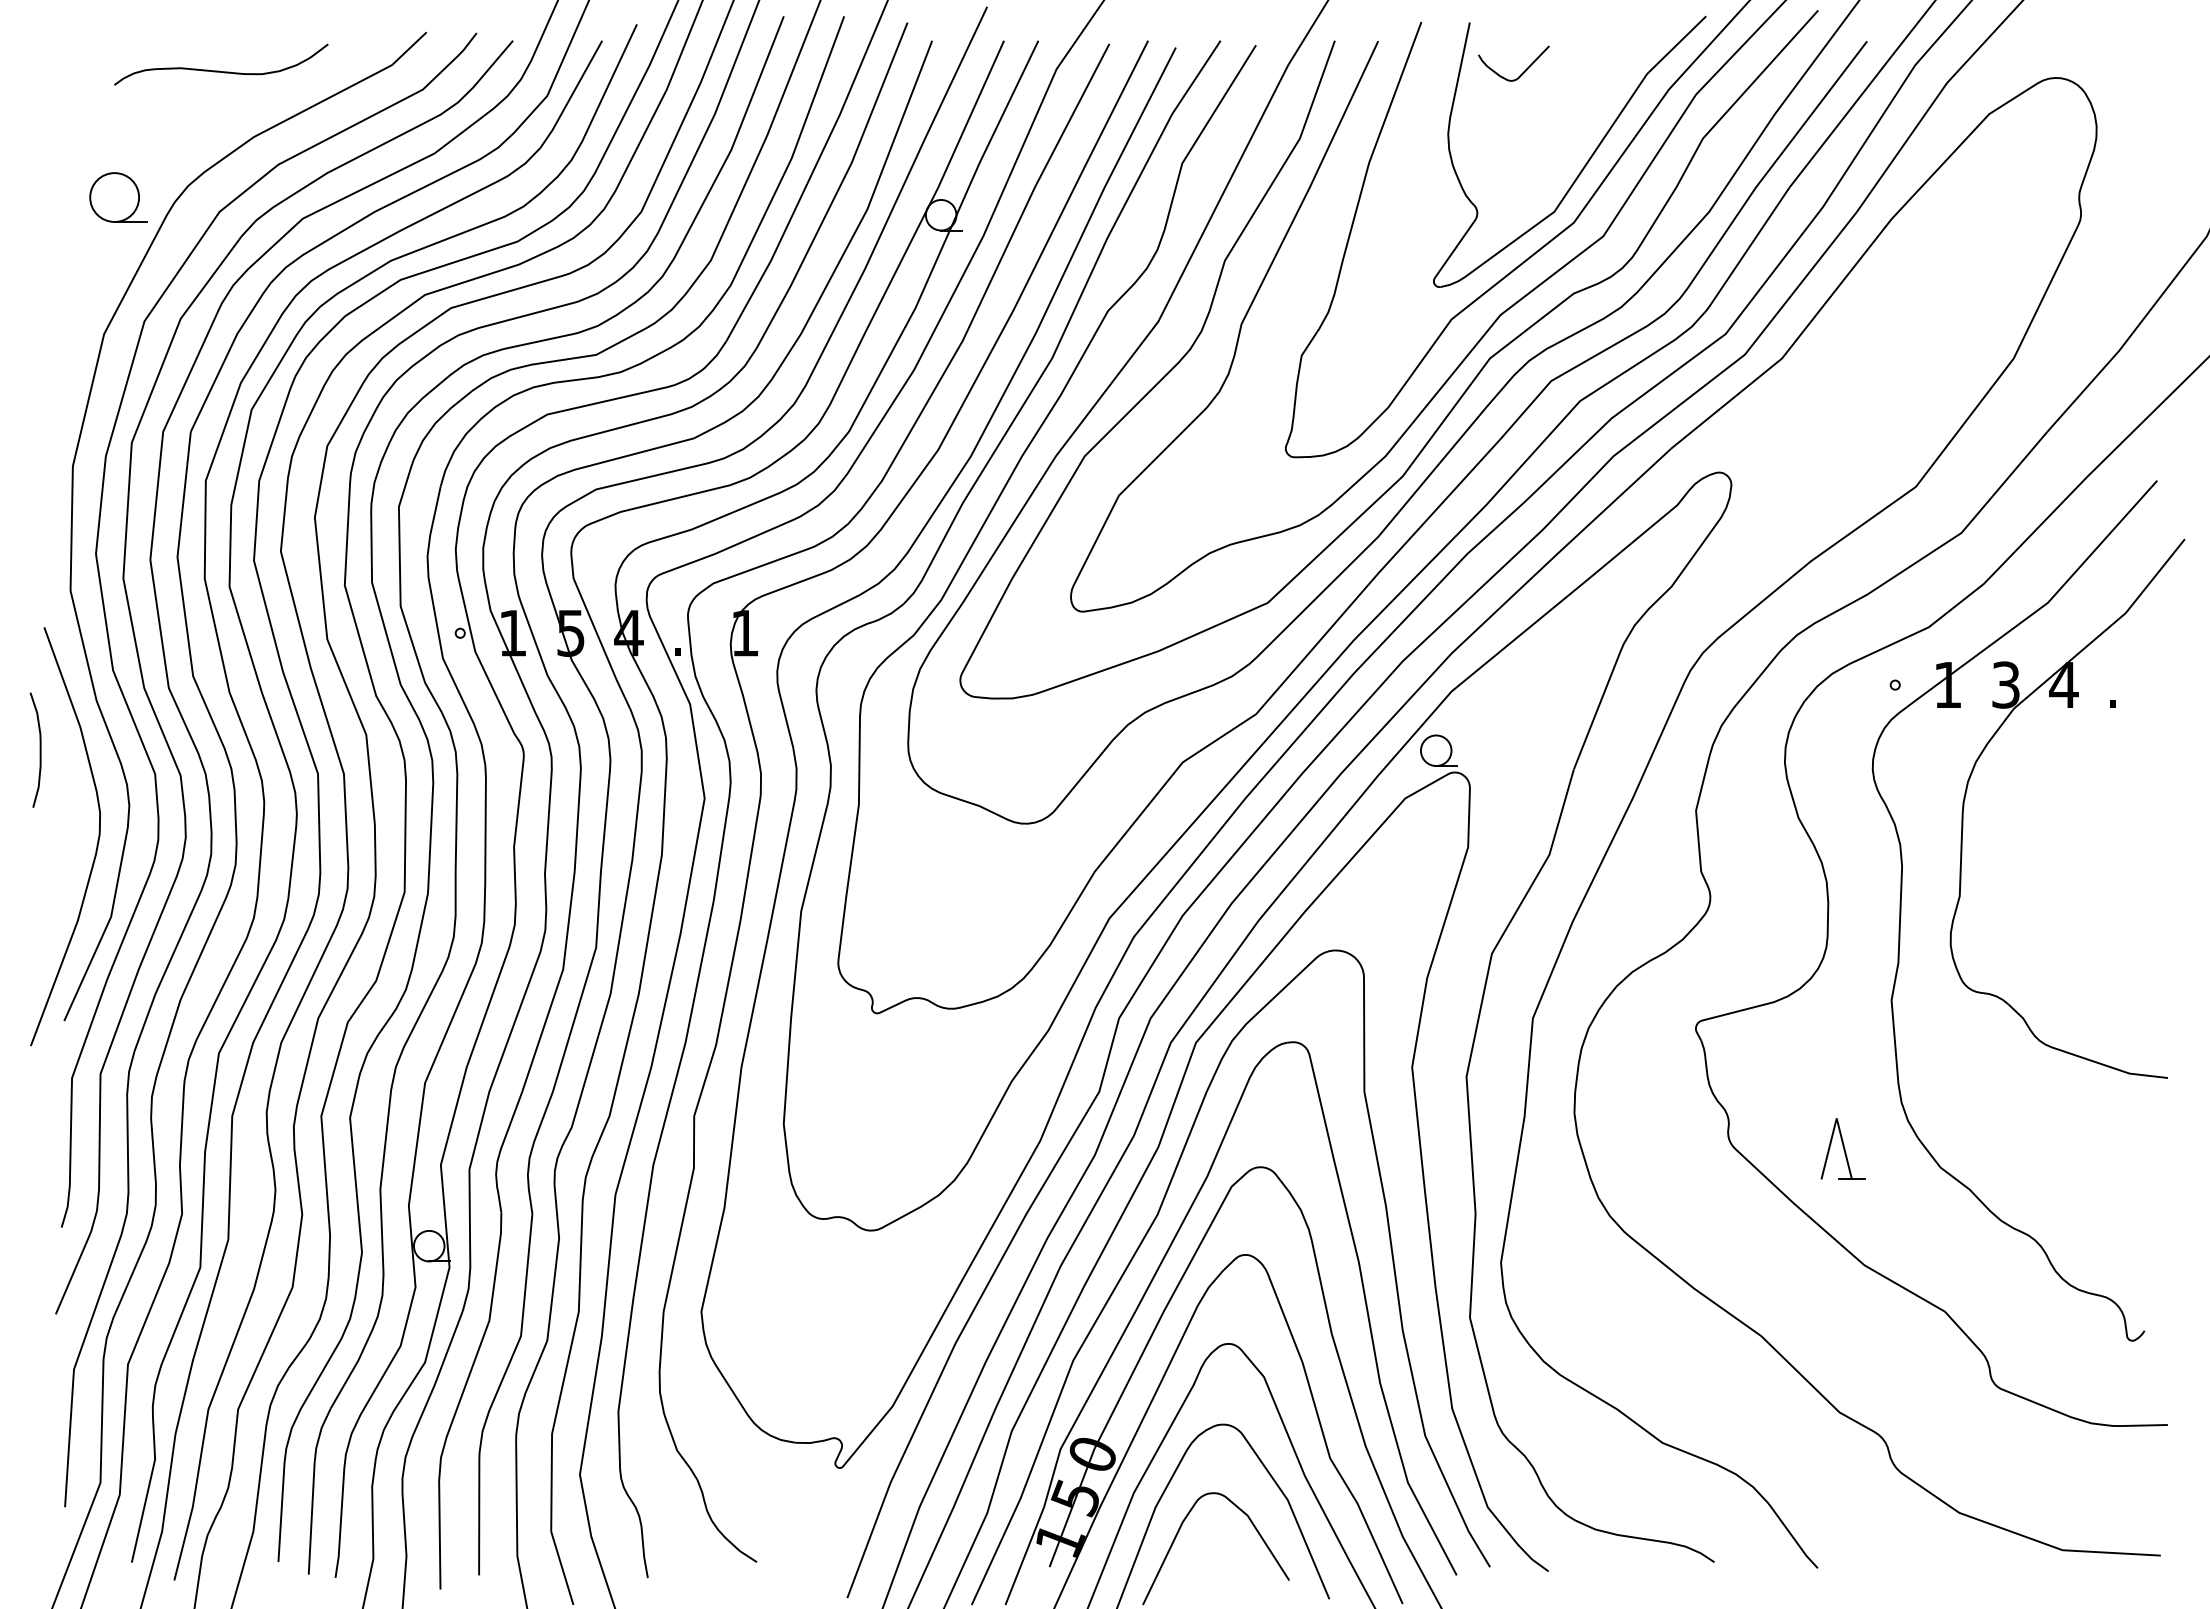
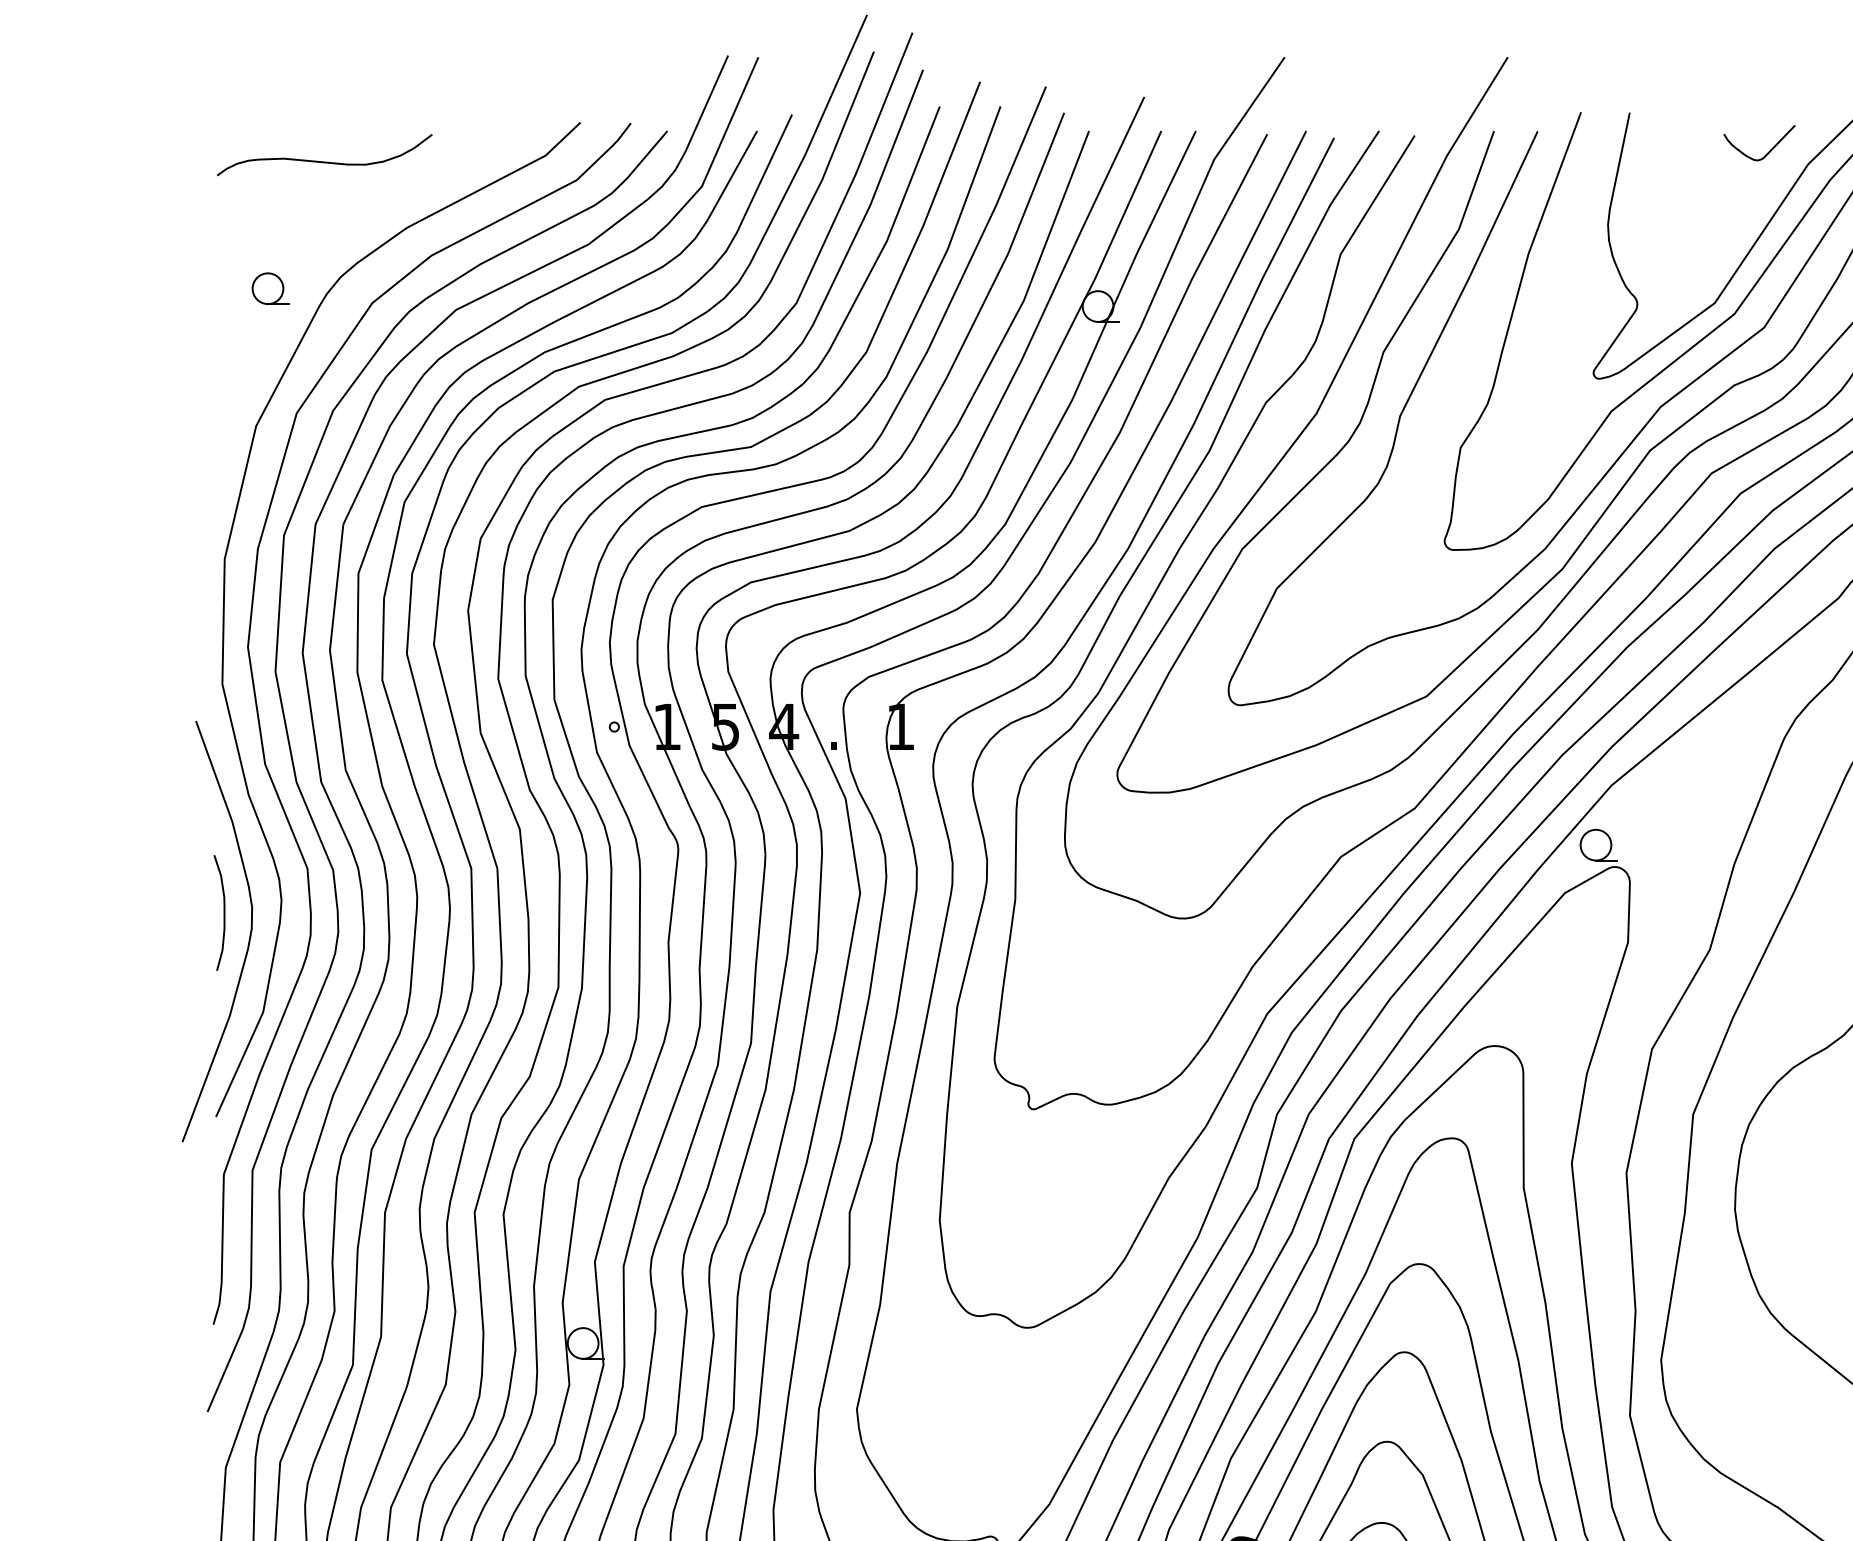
part: (219, 70) -> (322, 160), moved
curve: (1522, 72) -> (1768, 151), moved
part: (117, 197) -> (269, 288), size x0.62
curve: (39, 749) -> (223, 912), moved

